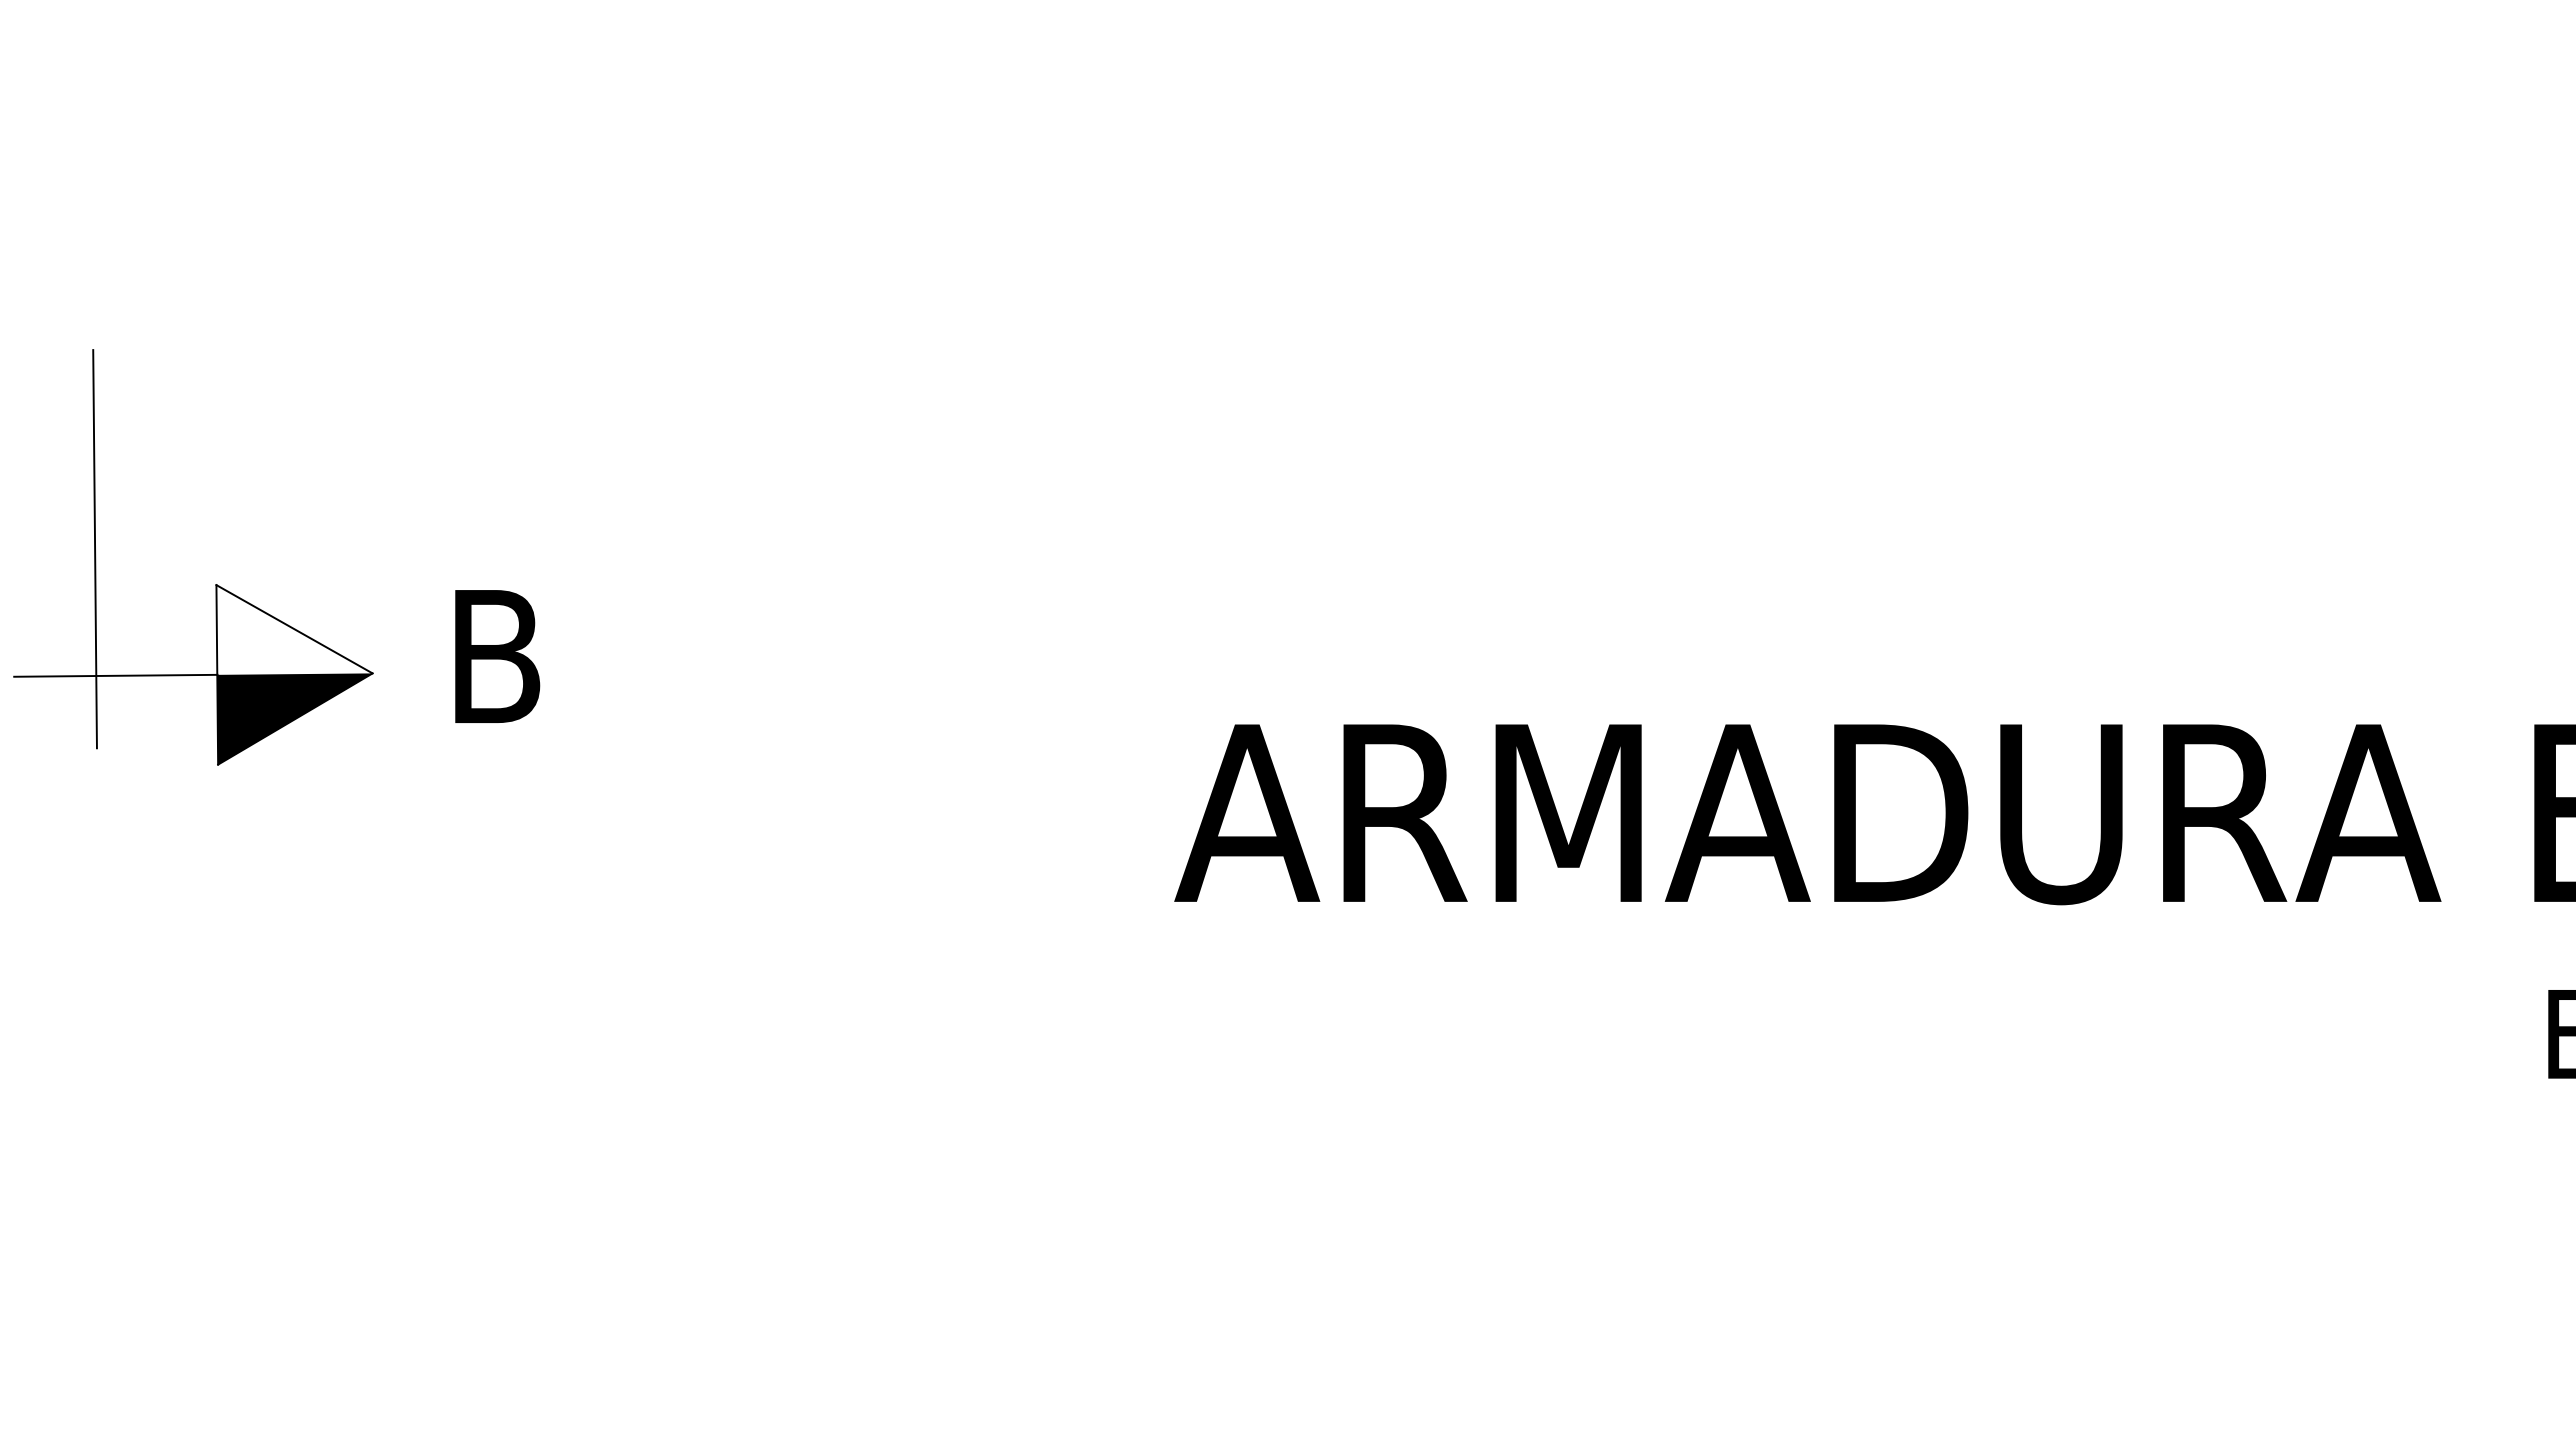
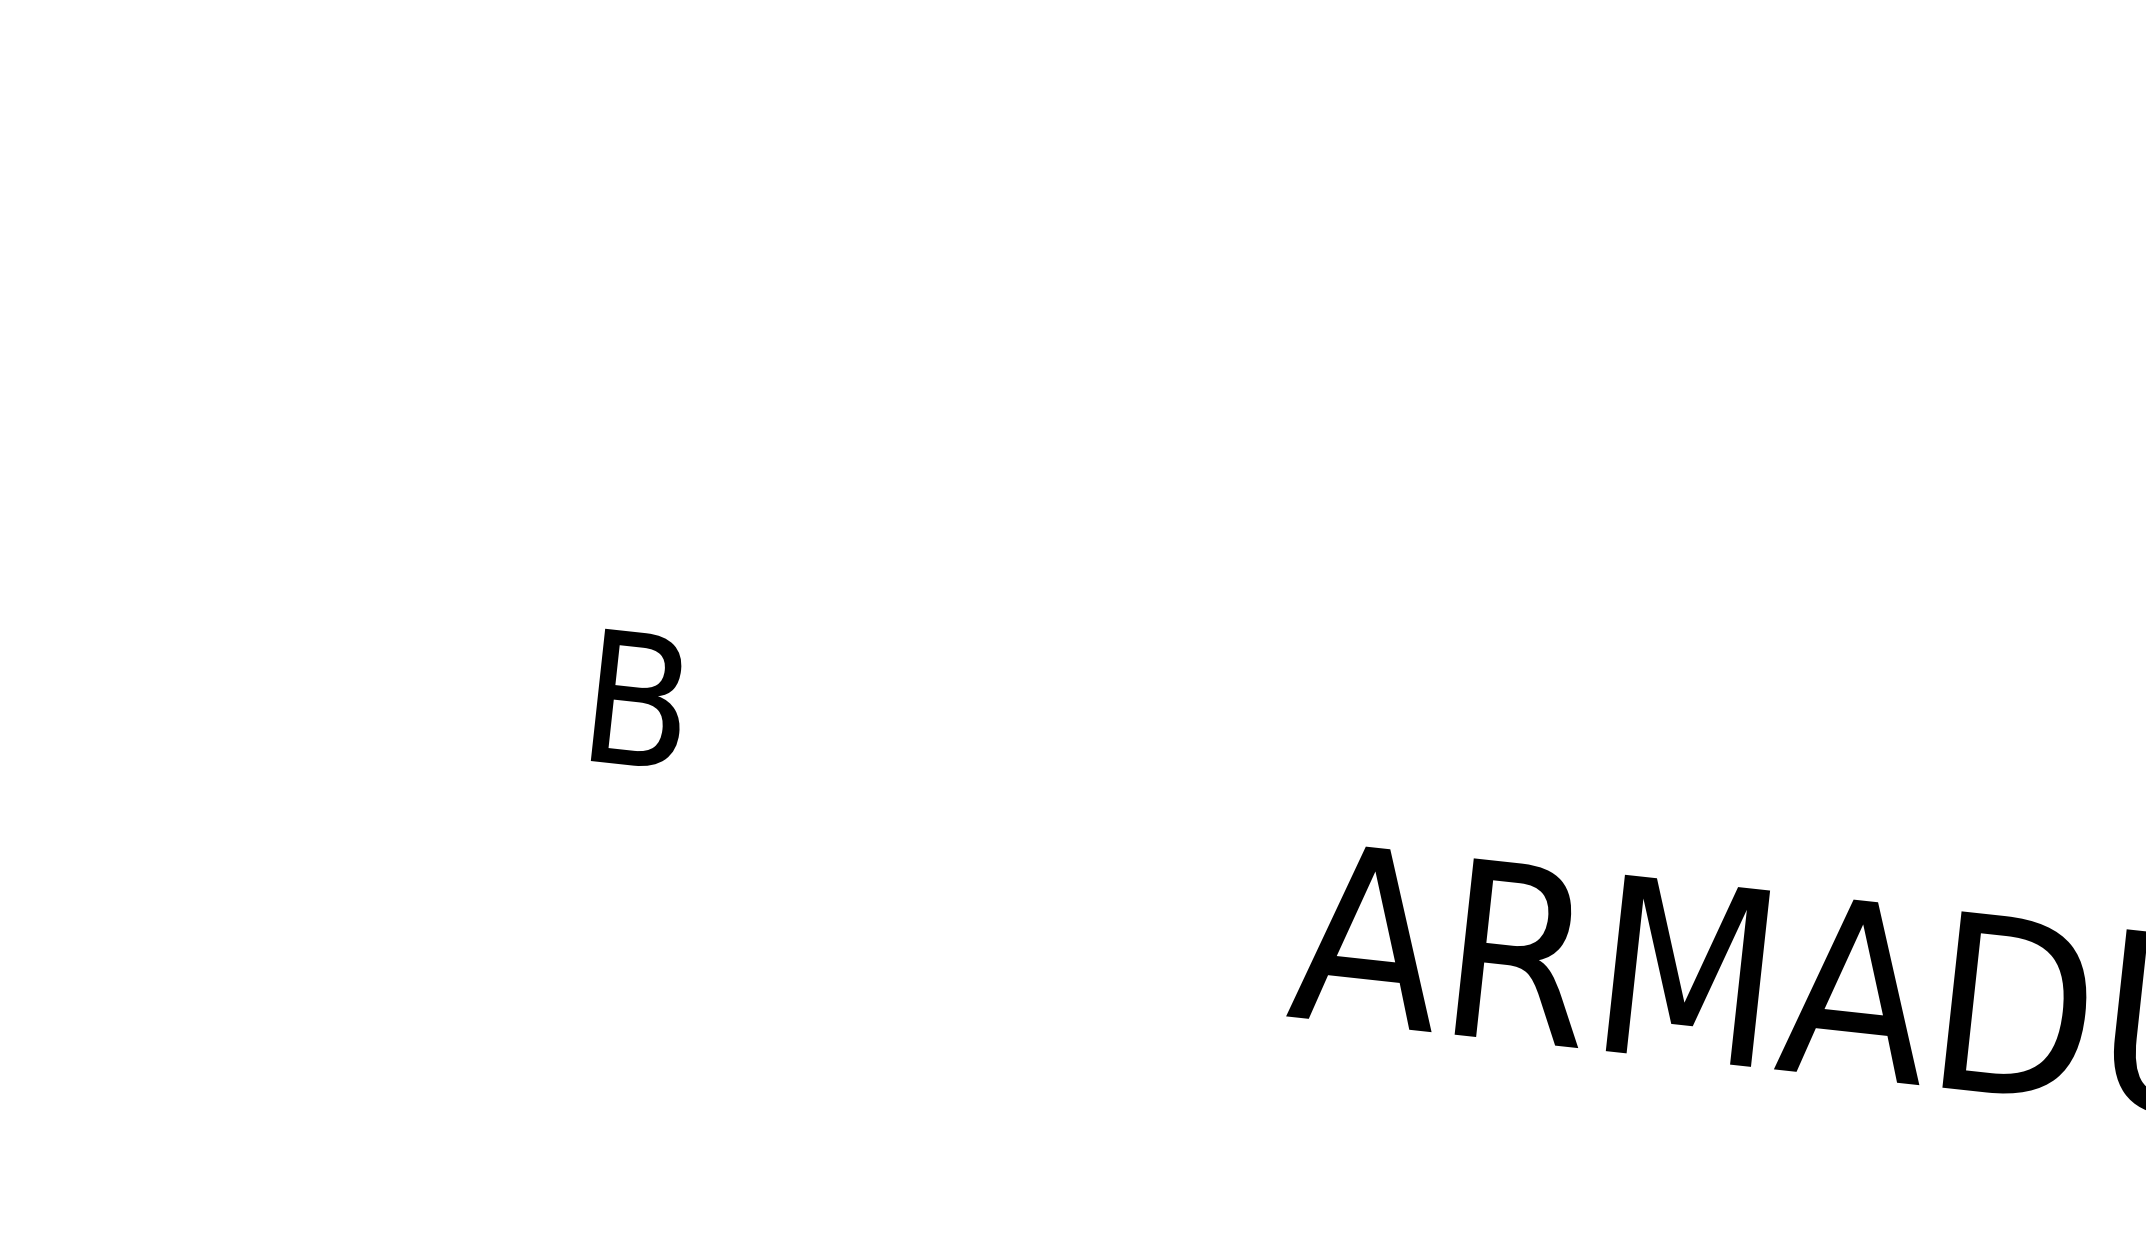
part: (215, 584) -> (367, 597), removed

